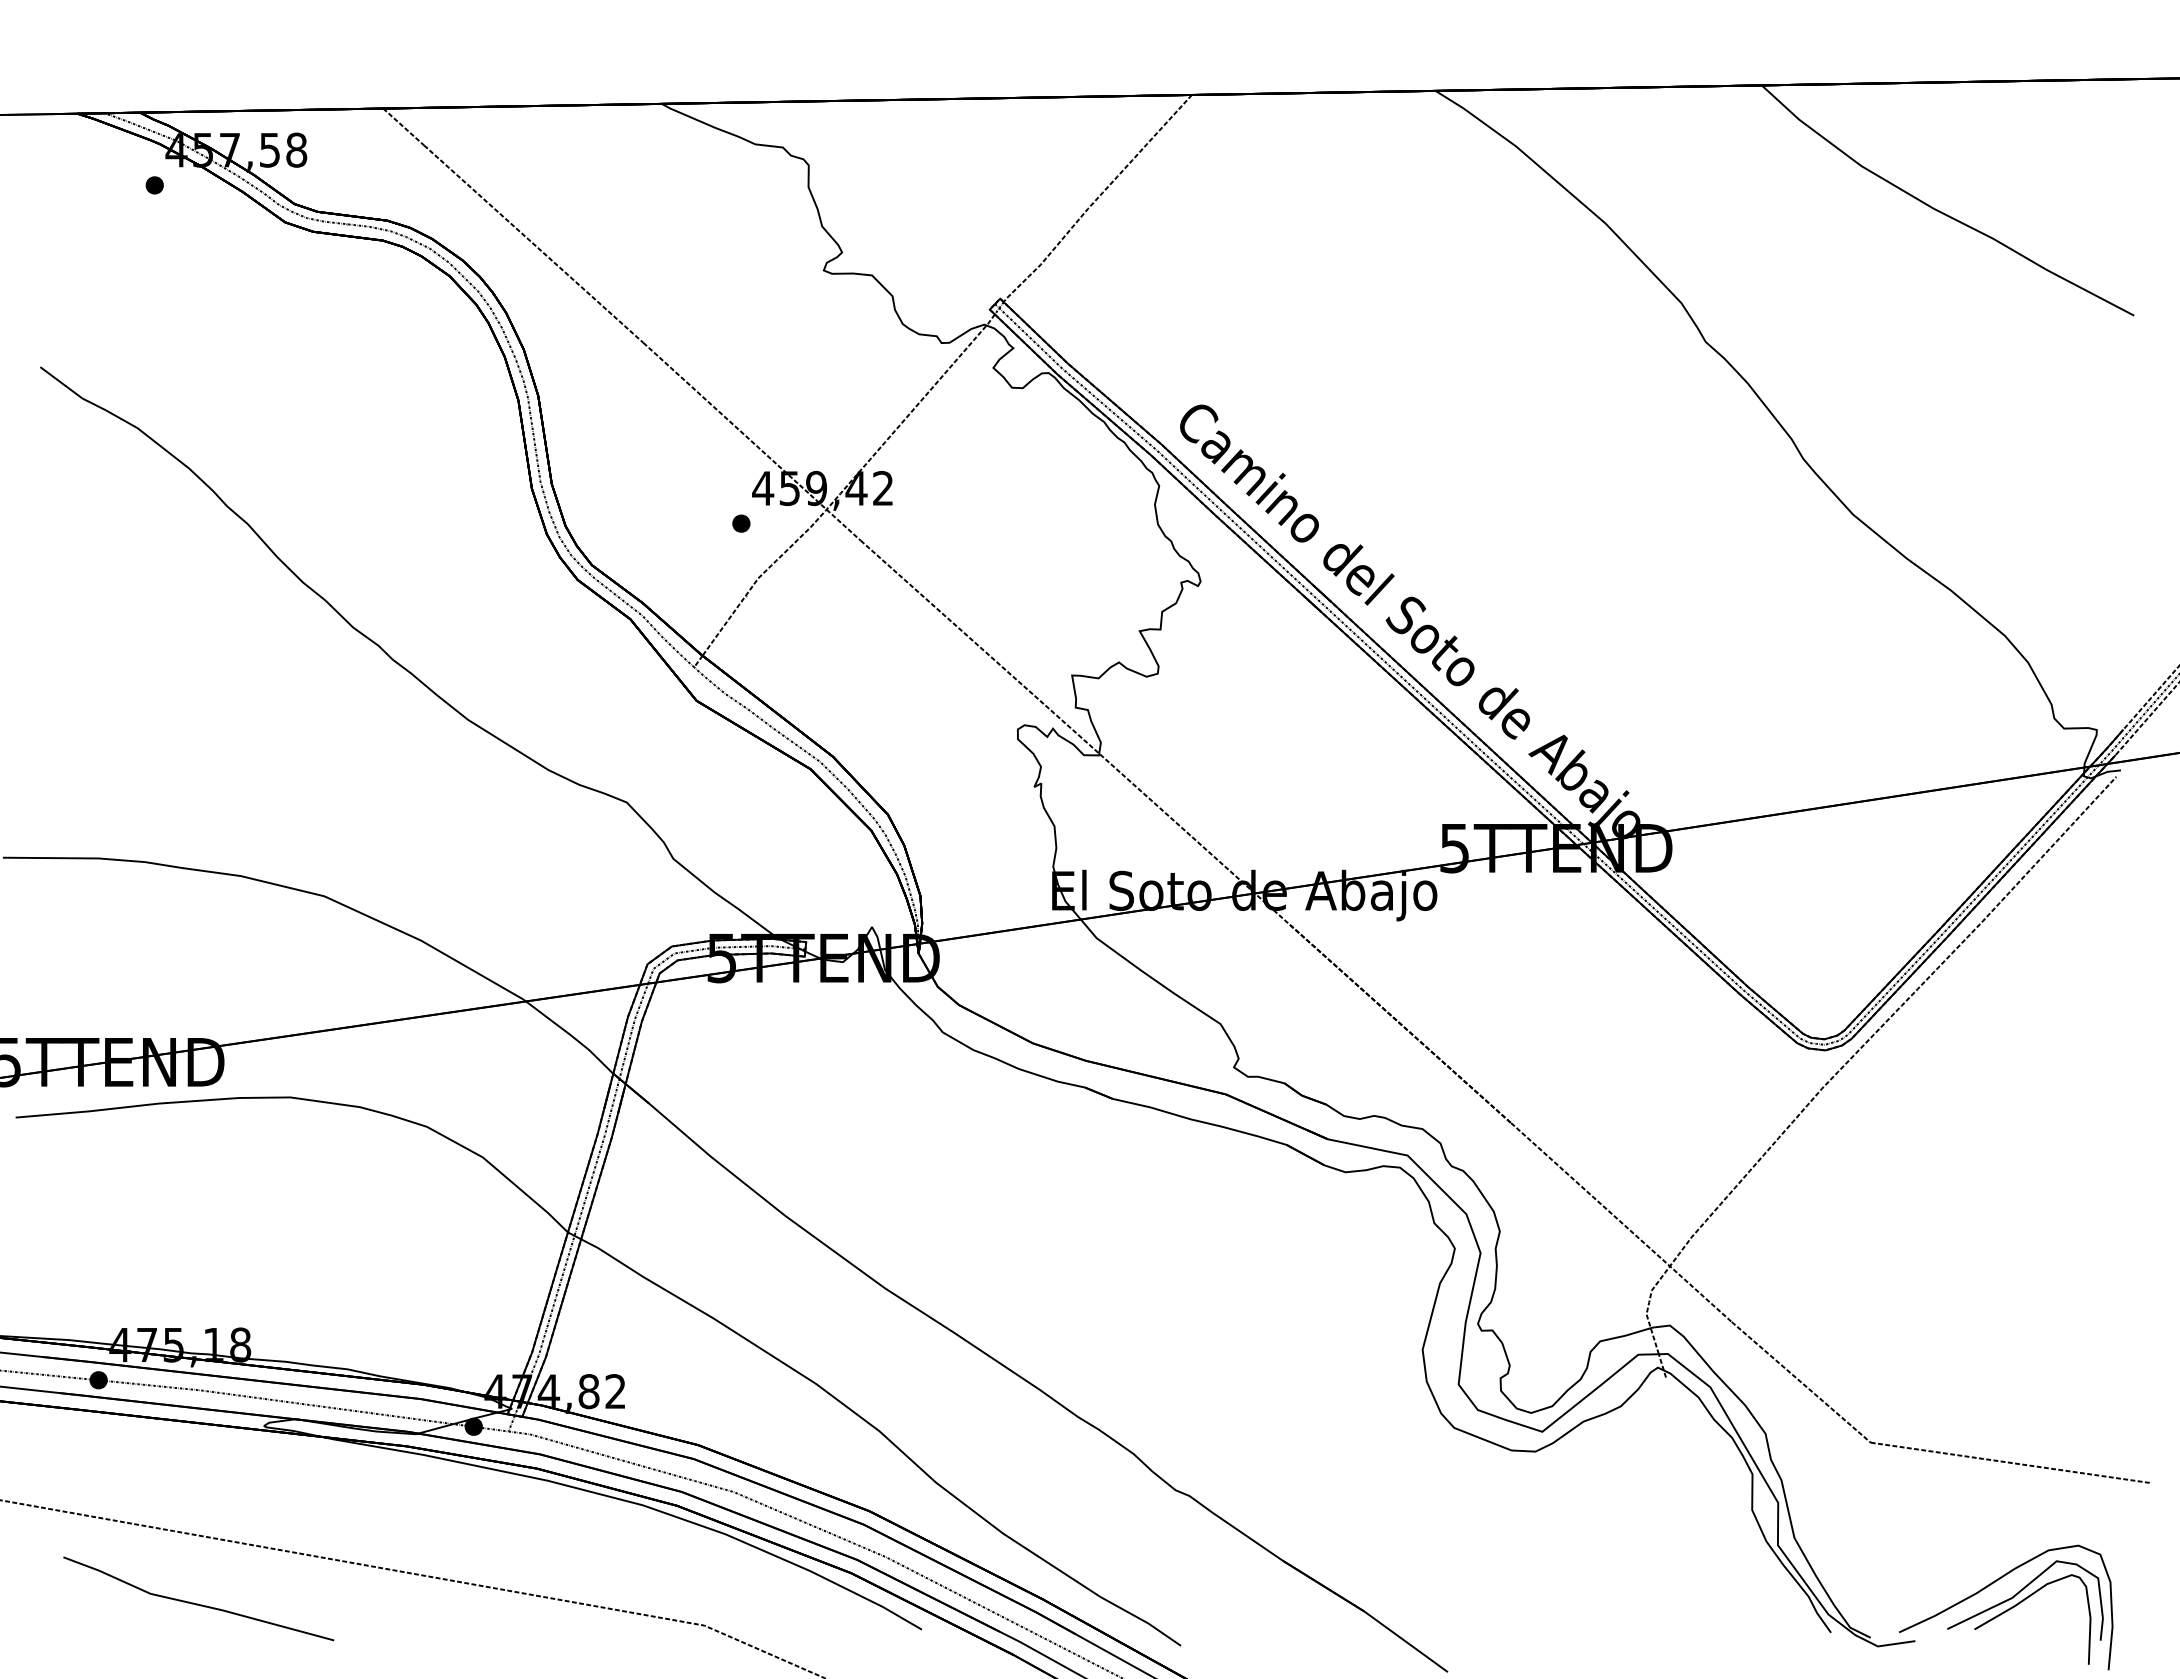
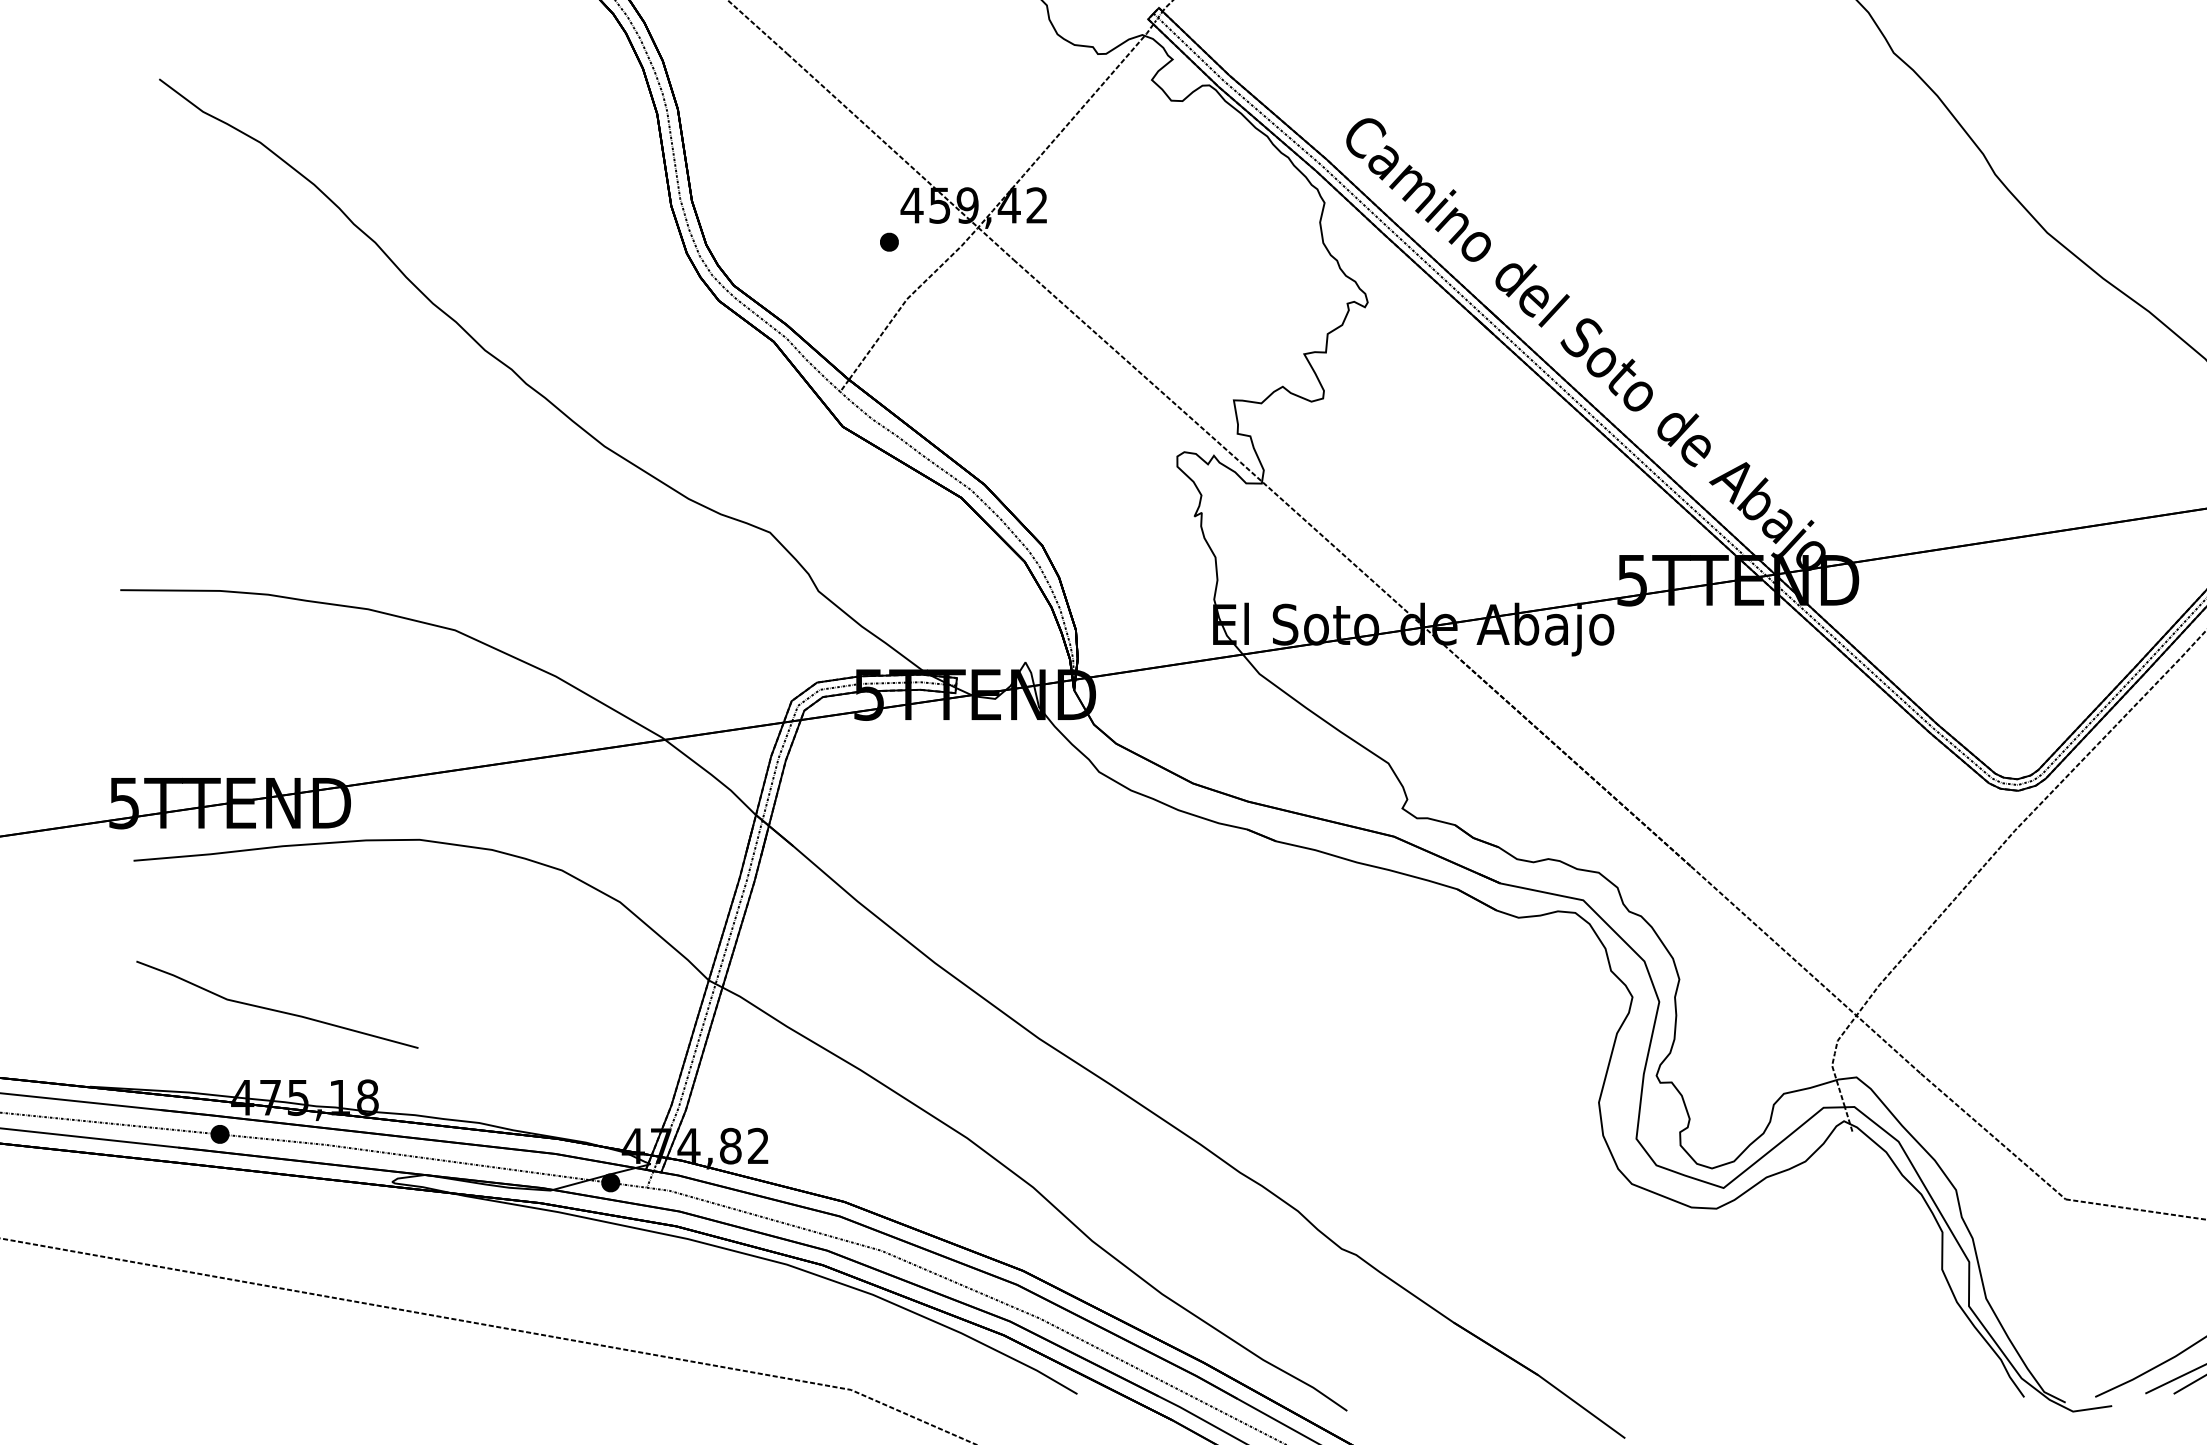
line: (198, 1603) -> (277, 1009), moved

